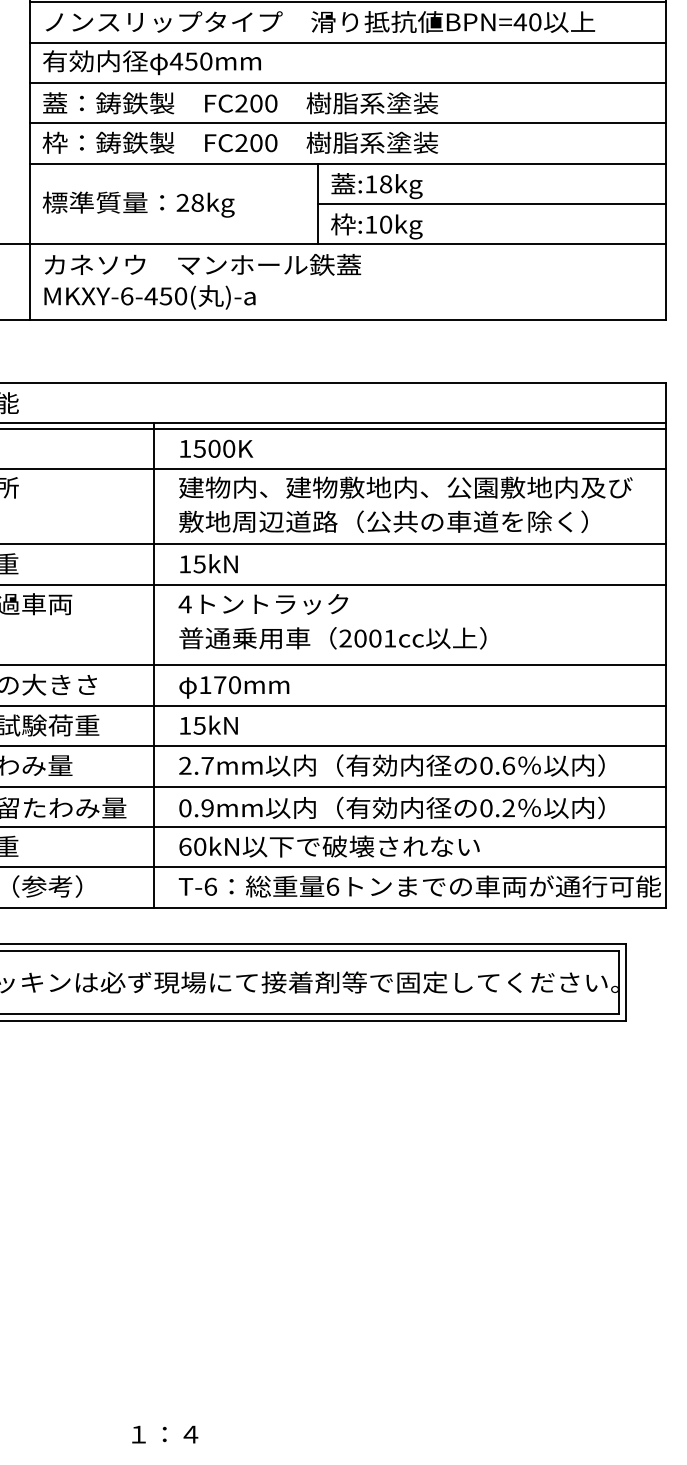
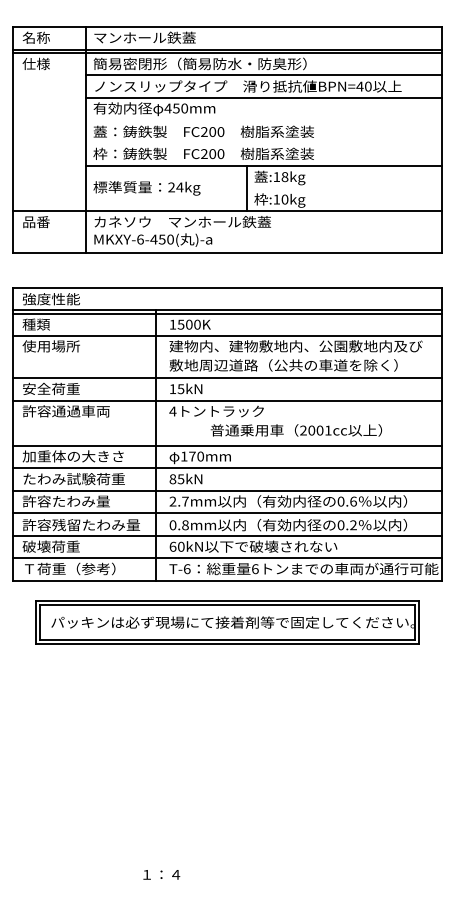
line: (347, 82) -> (263, 120), removed
line: (347, 124) -> (263, 143), removed
text: (196, 203) -> (179, 187), 28kg -> 24kg
line: (490, 204) -> (343, 188), removed
text: (333, 638) -> (296, 430), moved
text: (184, 726) -> (172, 479), 15kN -> 85kN
text: (207, 808) -> (185, 525), 0.9mm -> 0.8mm

